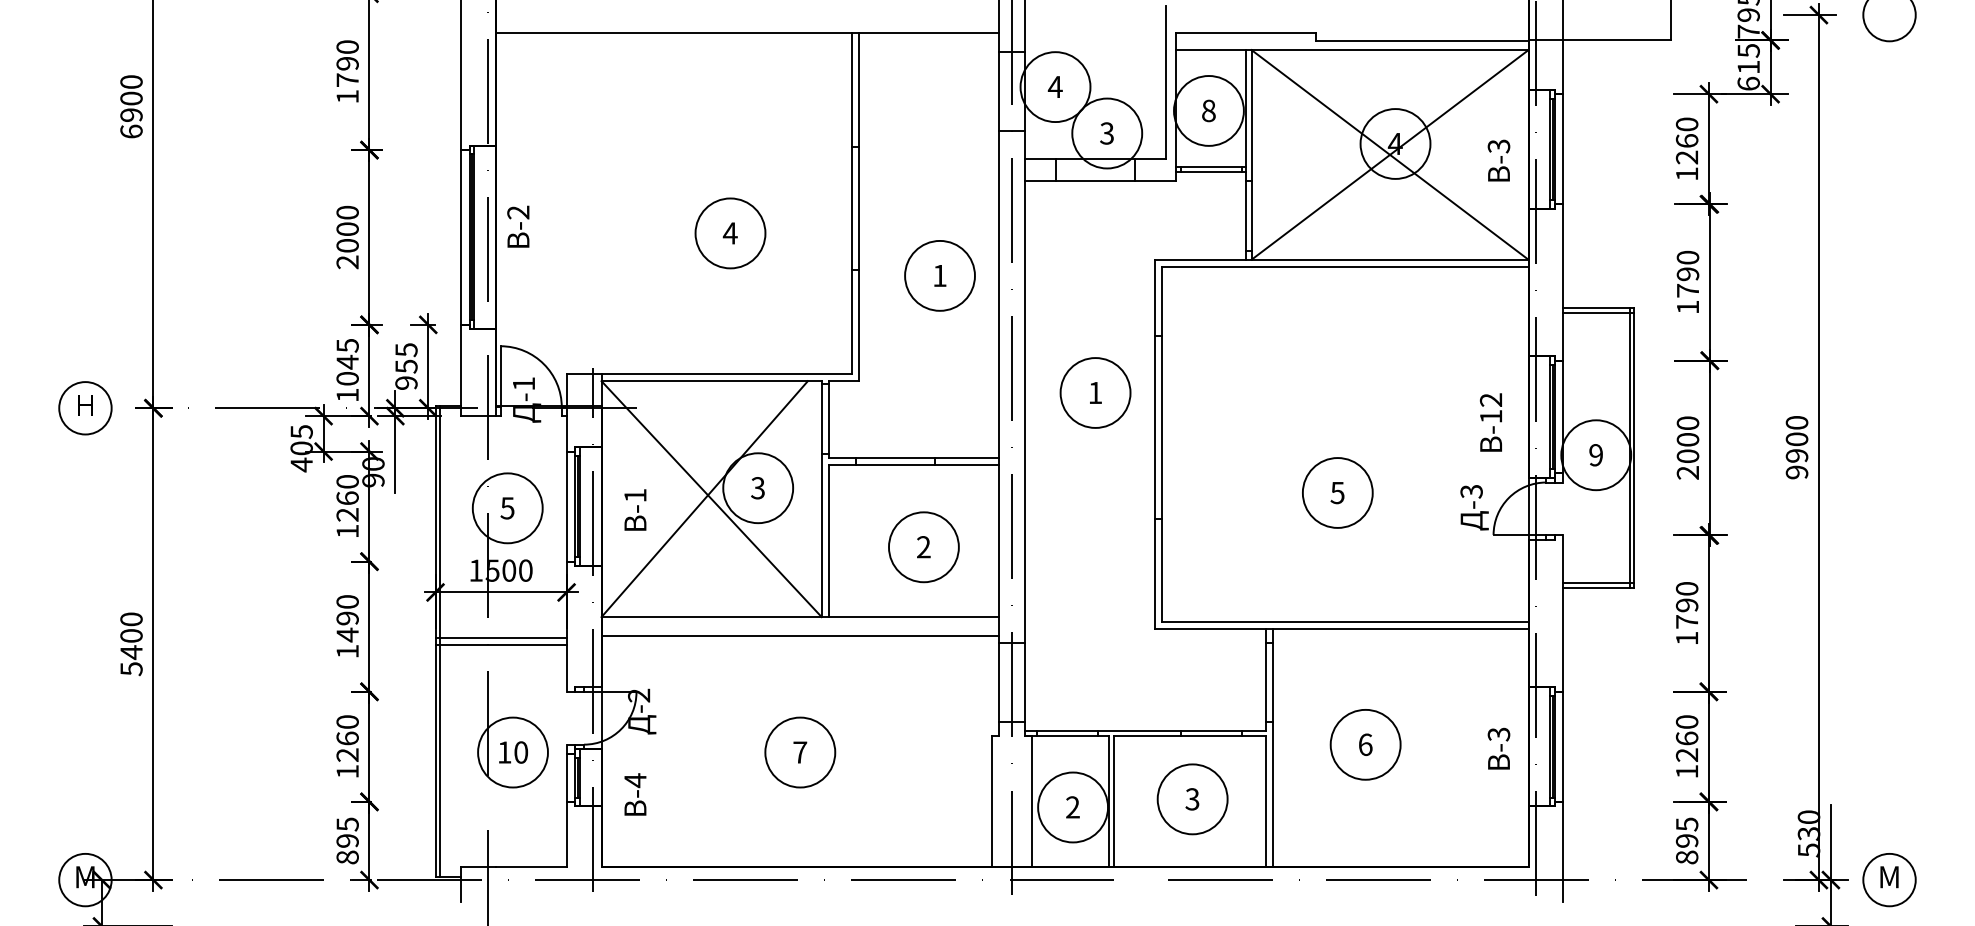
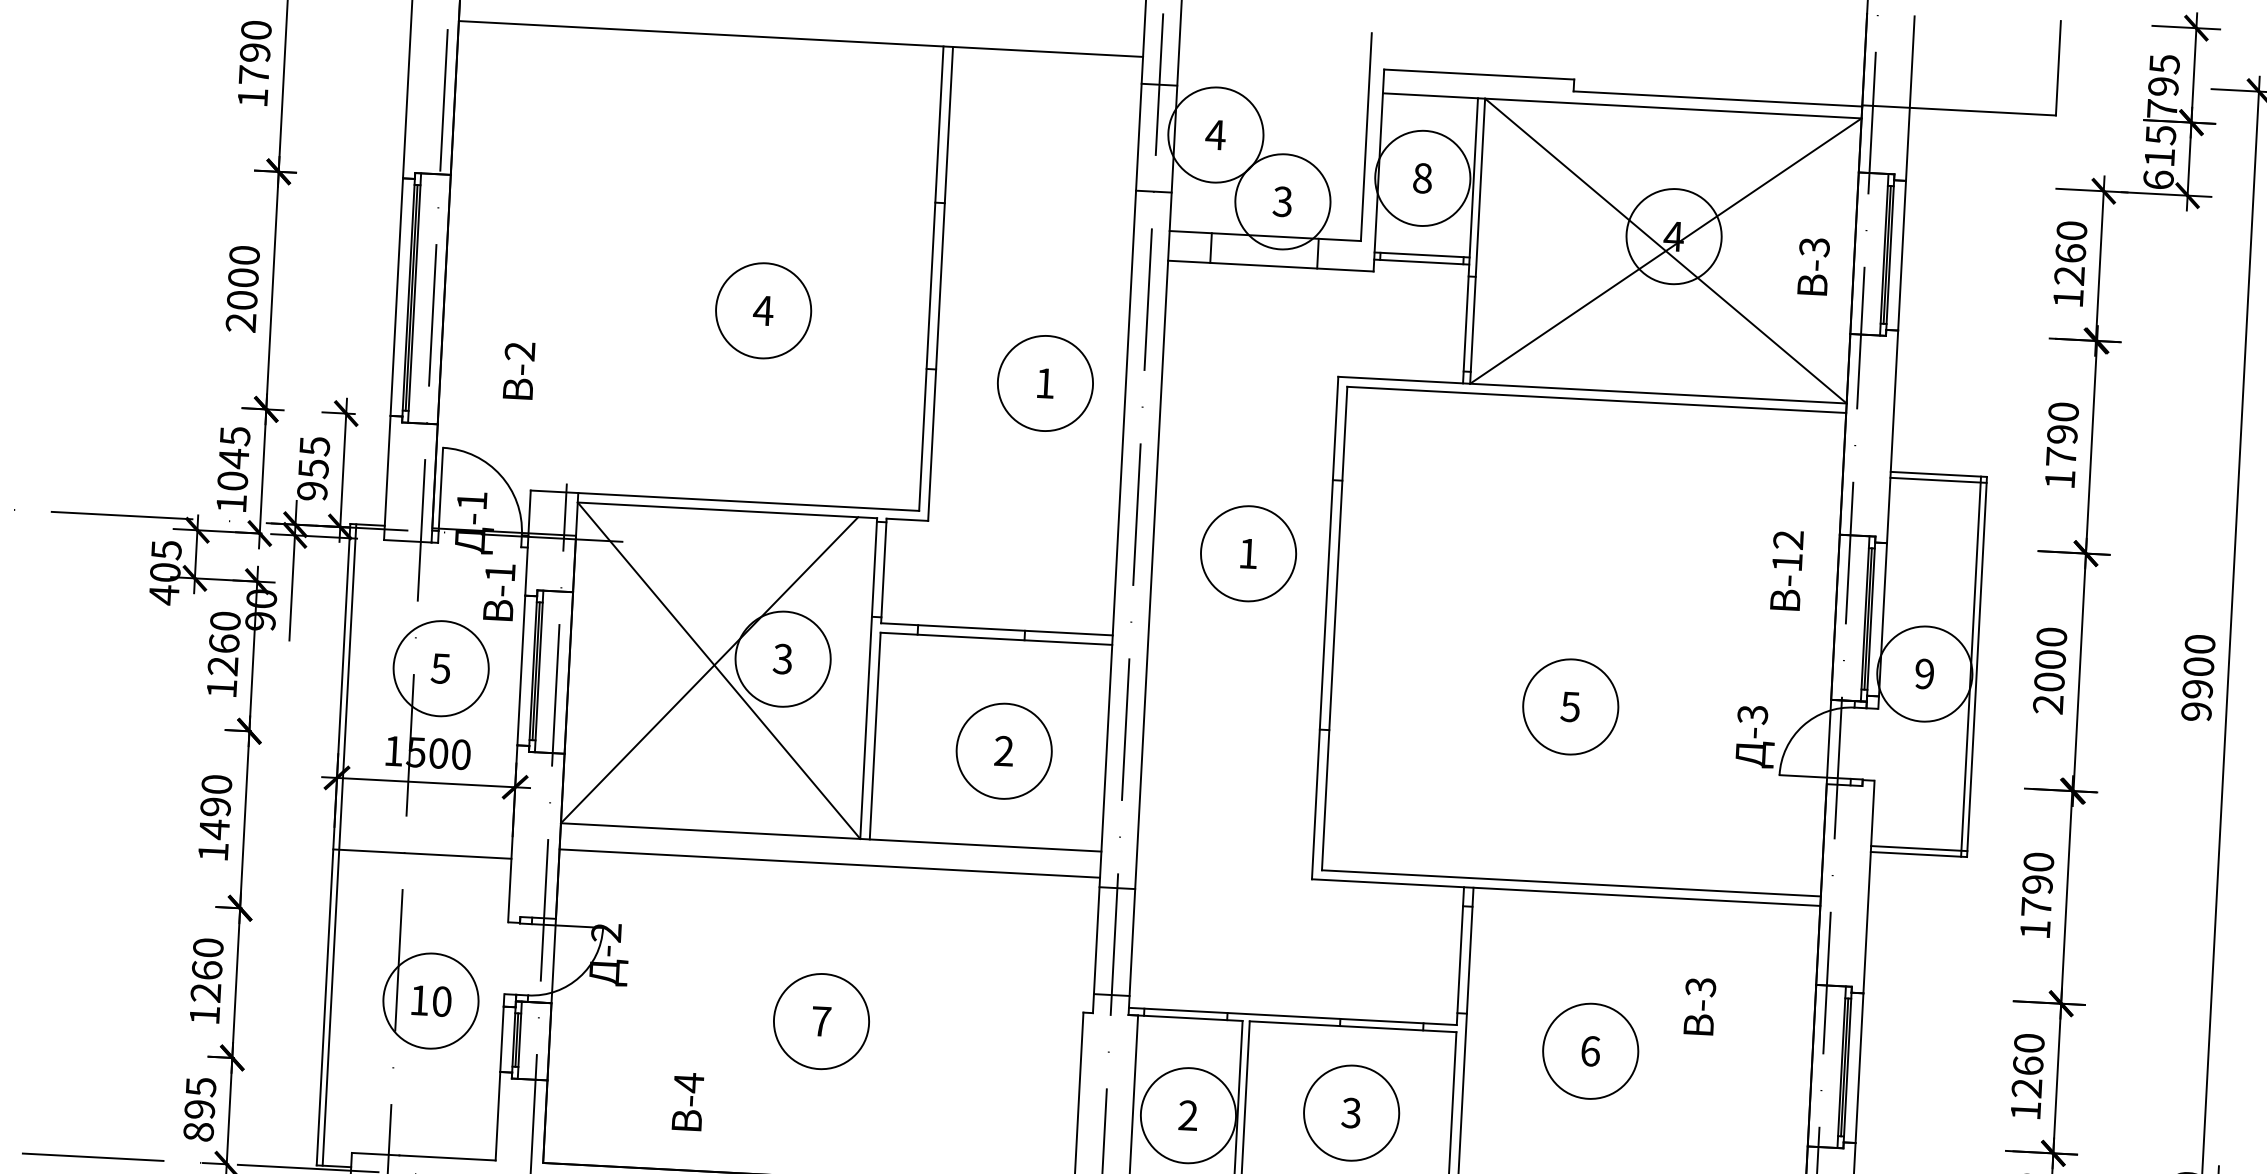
text: (518, 226) -> (519, 370), moved
text: (1490, 422) -> (1786, 570), moved
text: (635, 509) -> (499, 591), moved
line: (500, 638) -> (422, 845), removed
text: (1498, 748) -> (1699, 1006), moved
text: (635, 794) -> (688, 1101), moved

